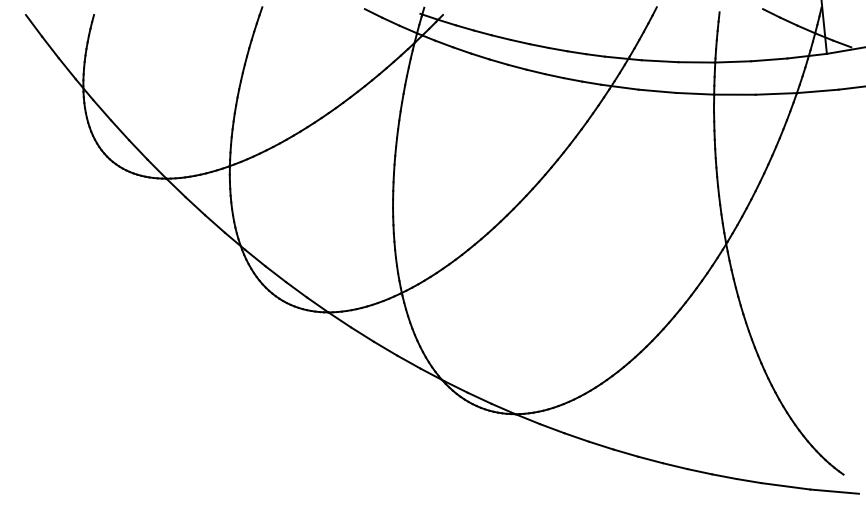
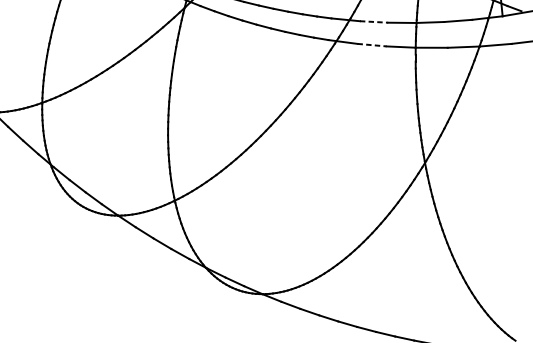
line: (660, 61) -> (374, 22), solid -> dashed
line: (657, 91) -> (372, 45), solid -> dashed

